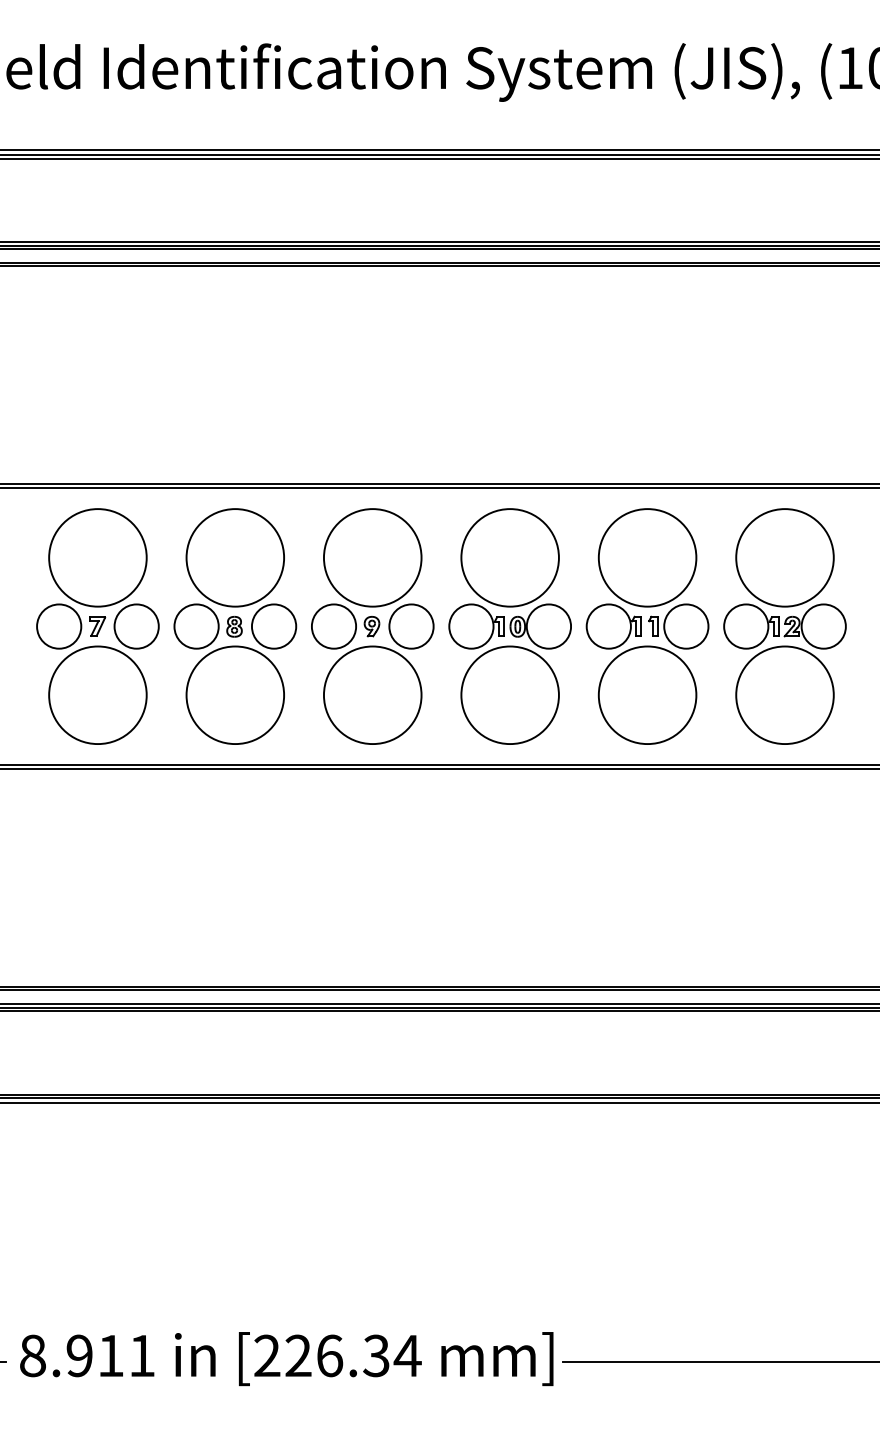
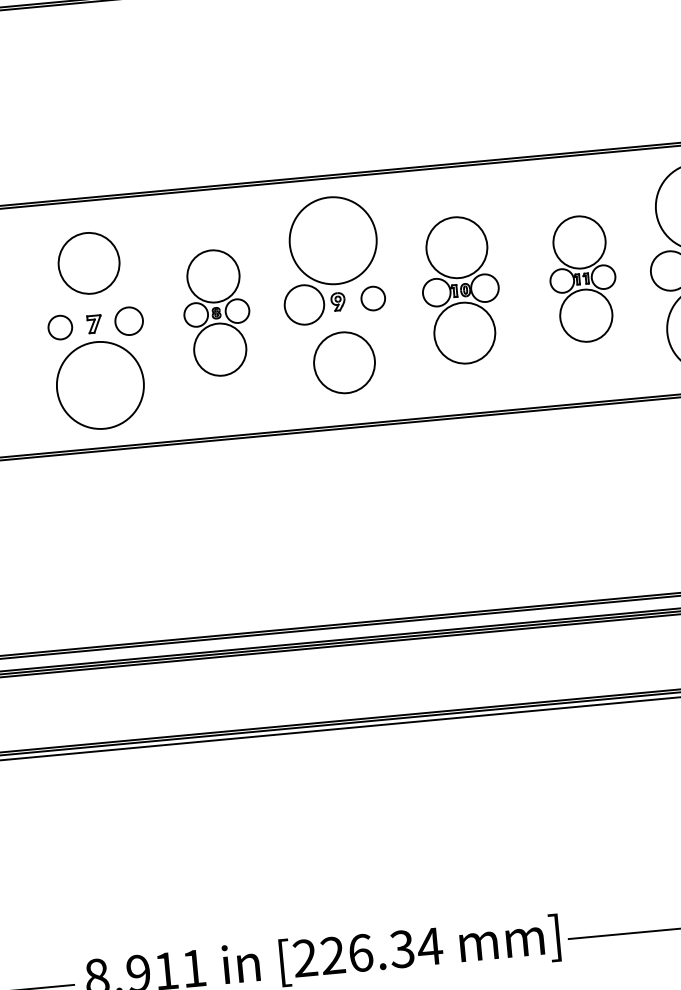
circle: (97, 557) -> (88, 263), size x0.7
circle: (59, 626) -> (60, 327), size x0.6
circle: (136, 626) -> (129, 321), size x0.7
part: (235, 626) -> (216, 313), size x0.6
circle: (411, 626) -> (373, 298), size x0.6
part: (509, 626) -> (460, 290), size x0.7
part: (647, 626) -> (582, 279), size x0.6
circle: (372, 695) -> (344, 363), size x0.7

